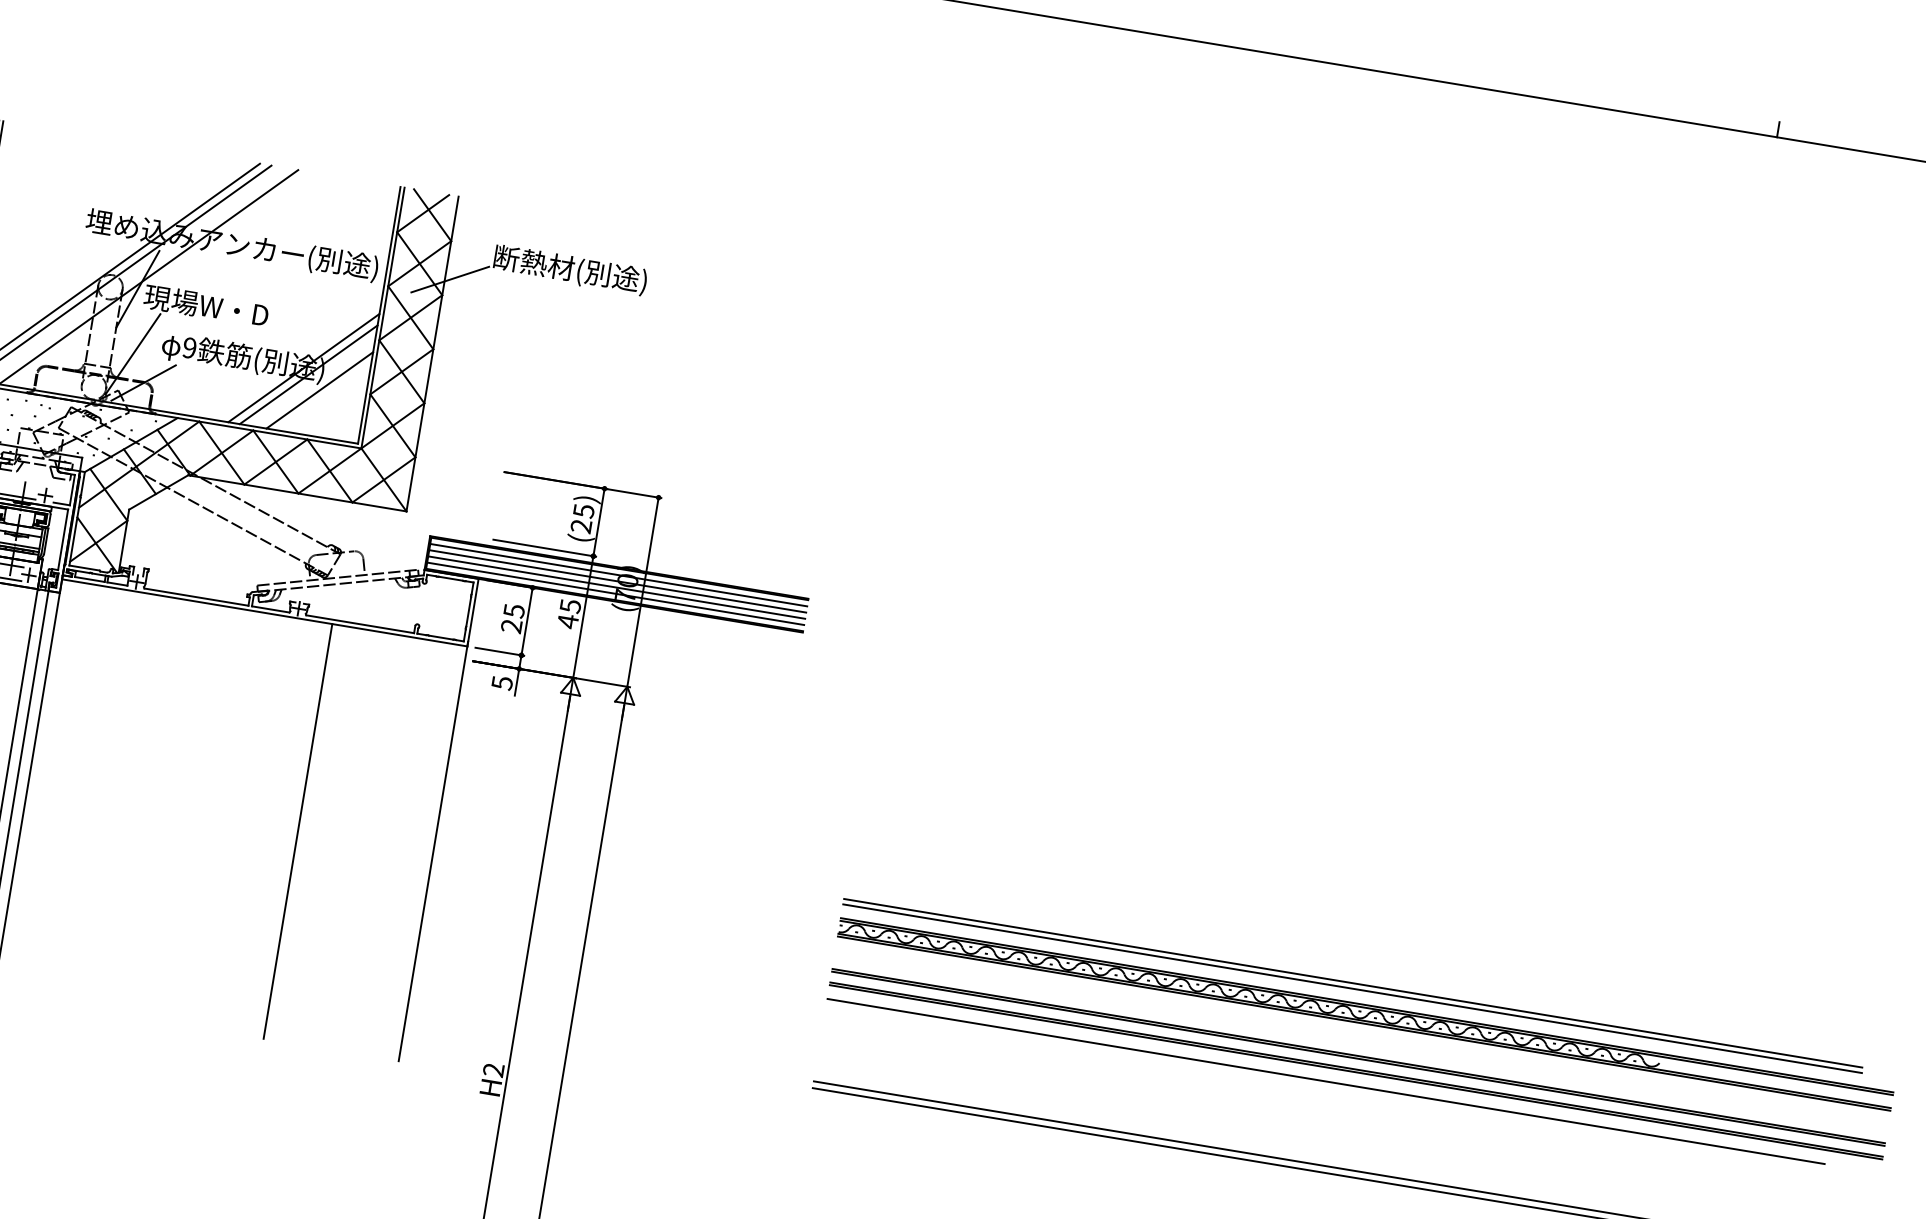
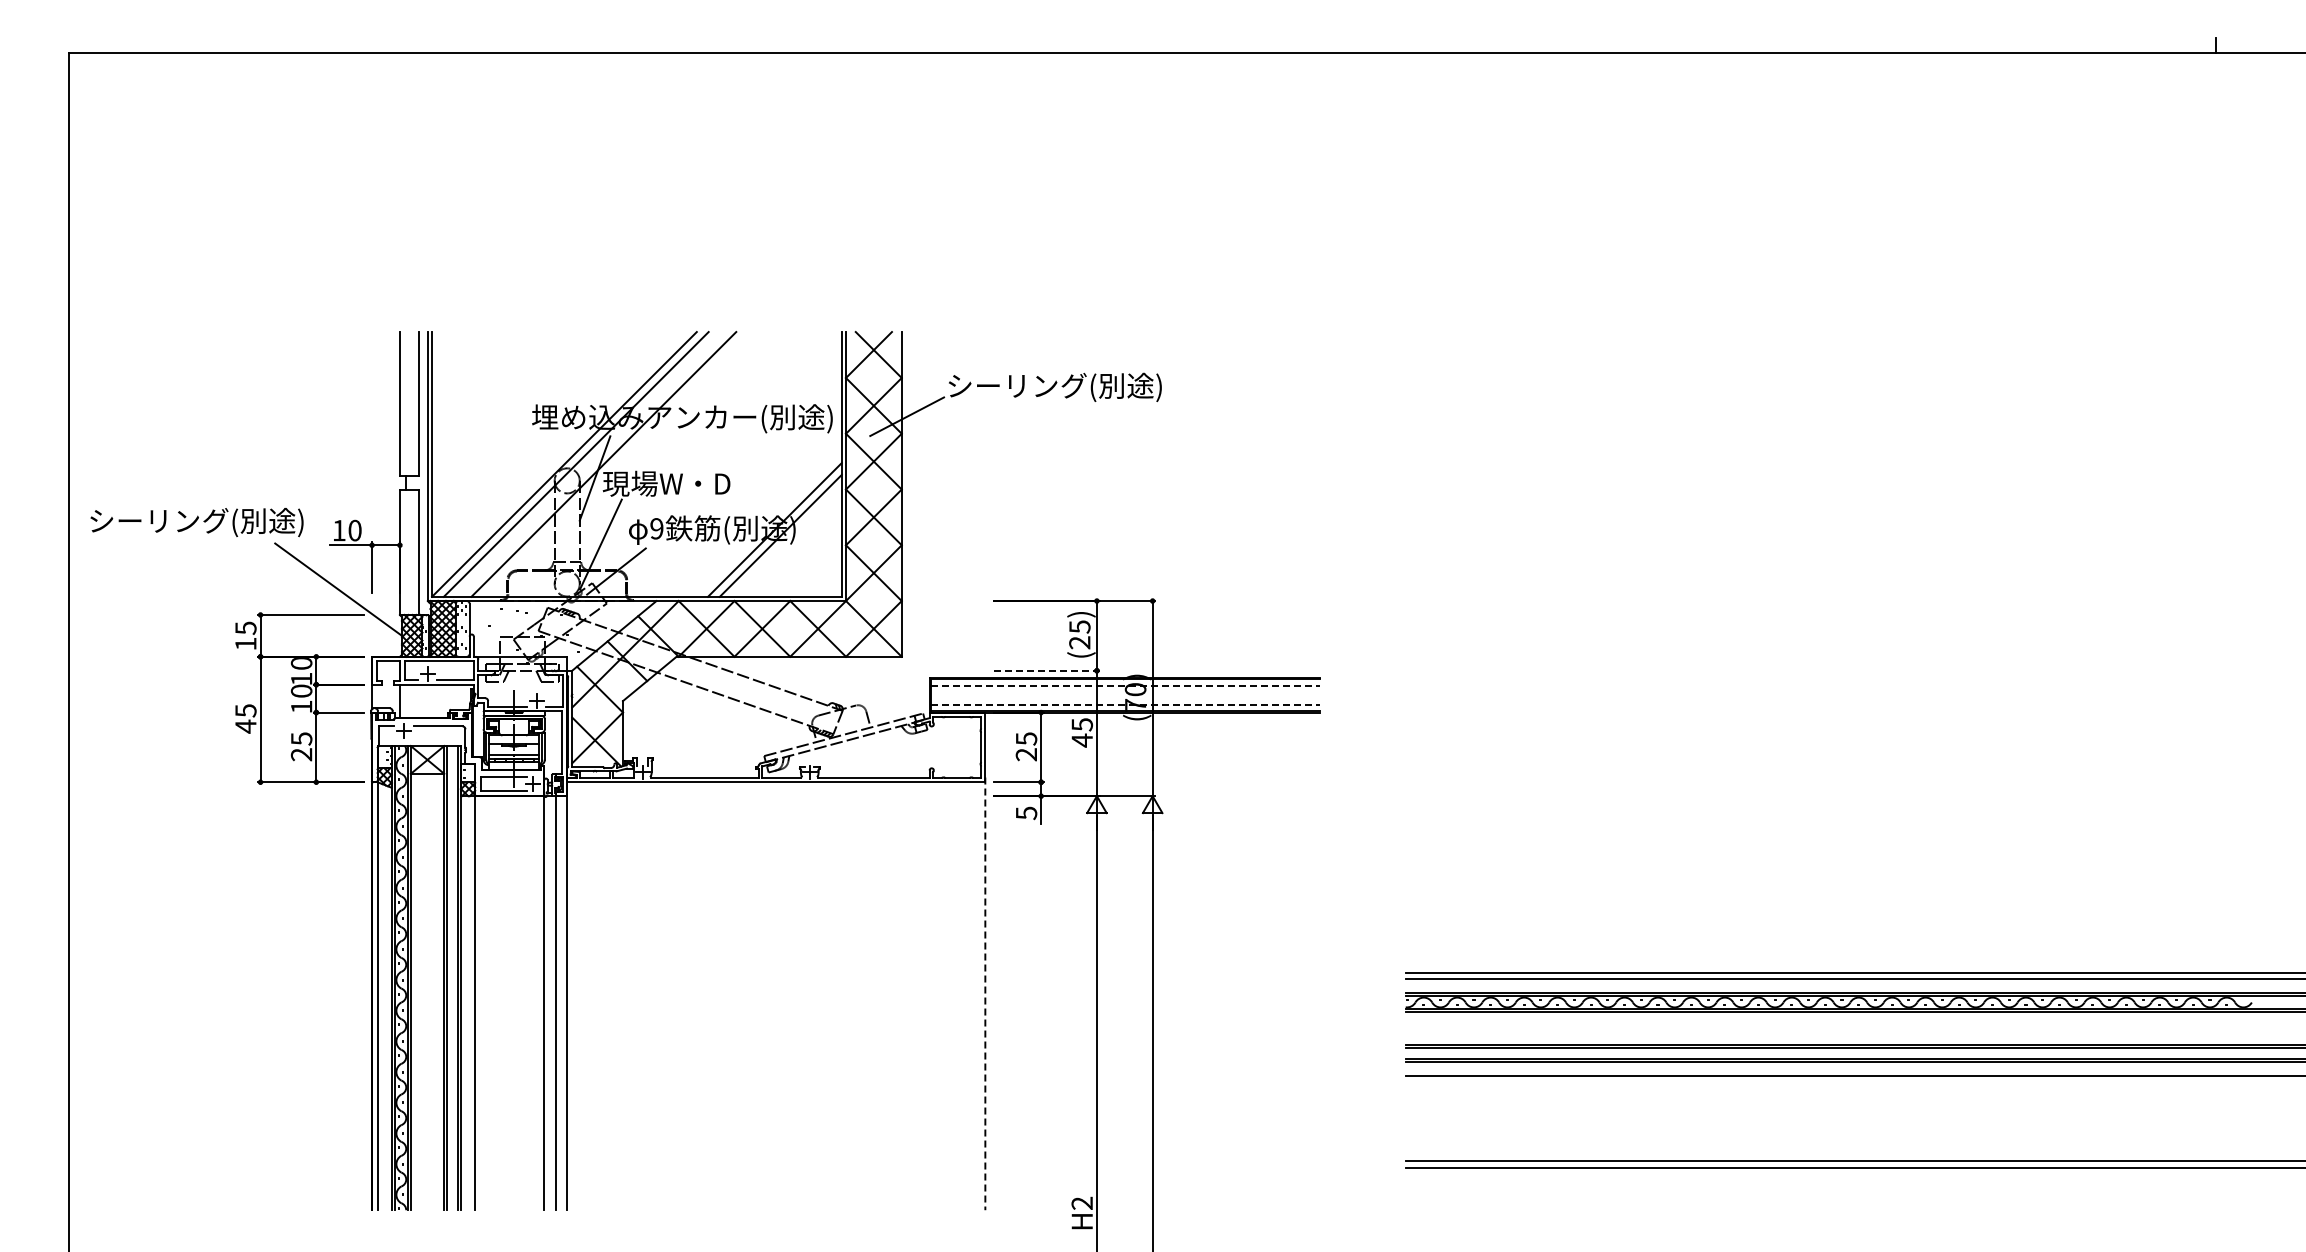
text: (597, 274) -> (1054, 387), 断熱材(別途) -> シーリング(別途)
line: (319, 390) -> (794, 549), removed
line: (544, 547) -> (1046, 670), solid -> dashed
line: (619, 575) -> (1126, 685), solid -> dashed
line: (617, 580) -> (1125, 691), removed
line: (616, 587) -> (1125, 698), removed
line: (616, 593) -> (1126, 704), solid -> dashed
line: (297, 831) -> (845, 996), removed
line: (433, 852) -> (985, 994), solid -> dashed

